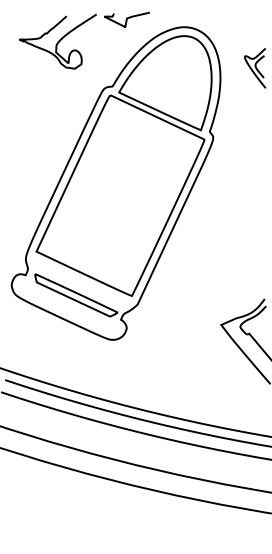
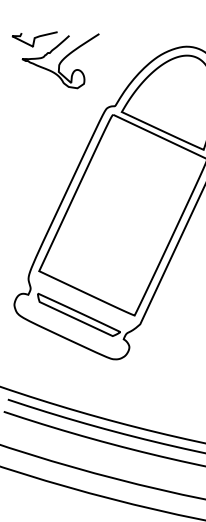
curve: (126, 19) -> (34, 39), moved

